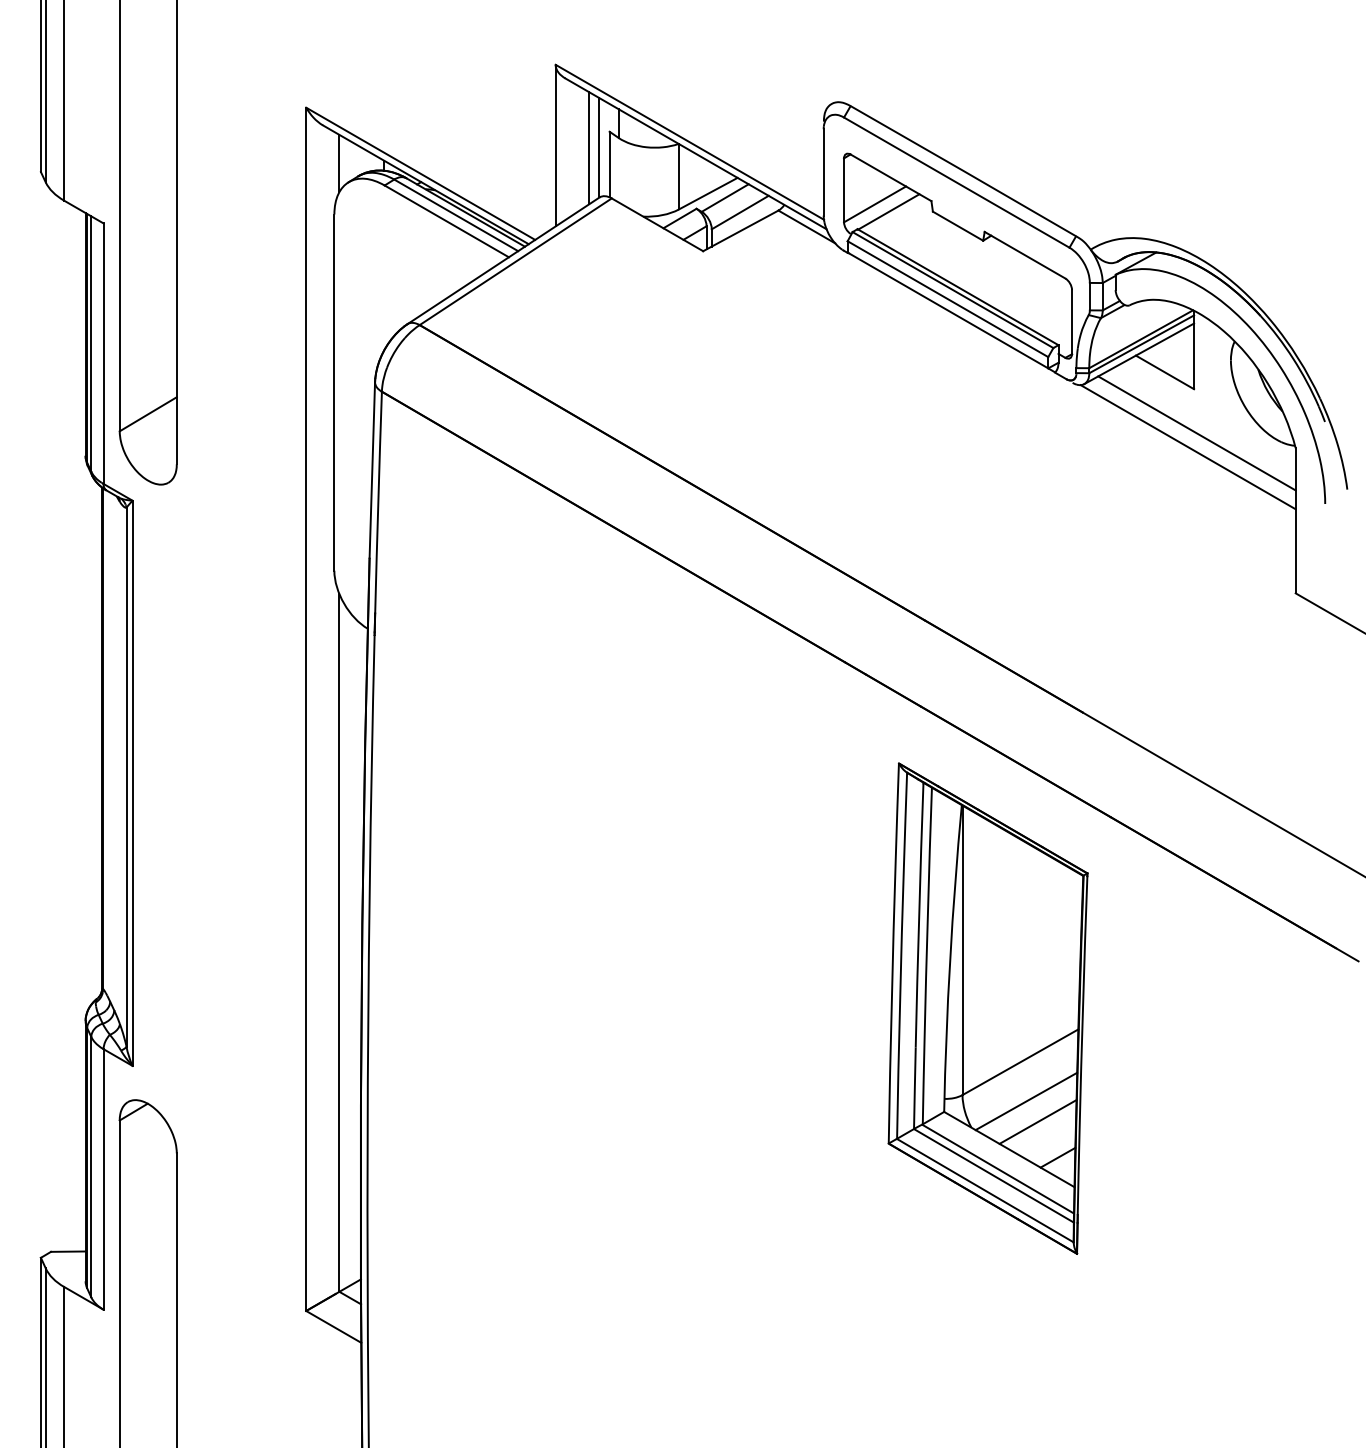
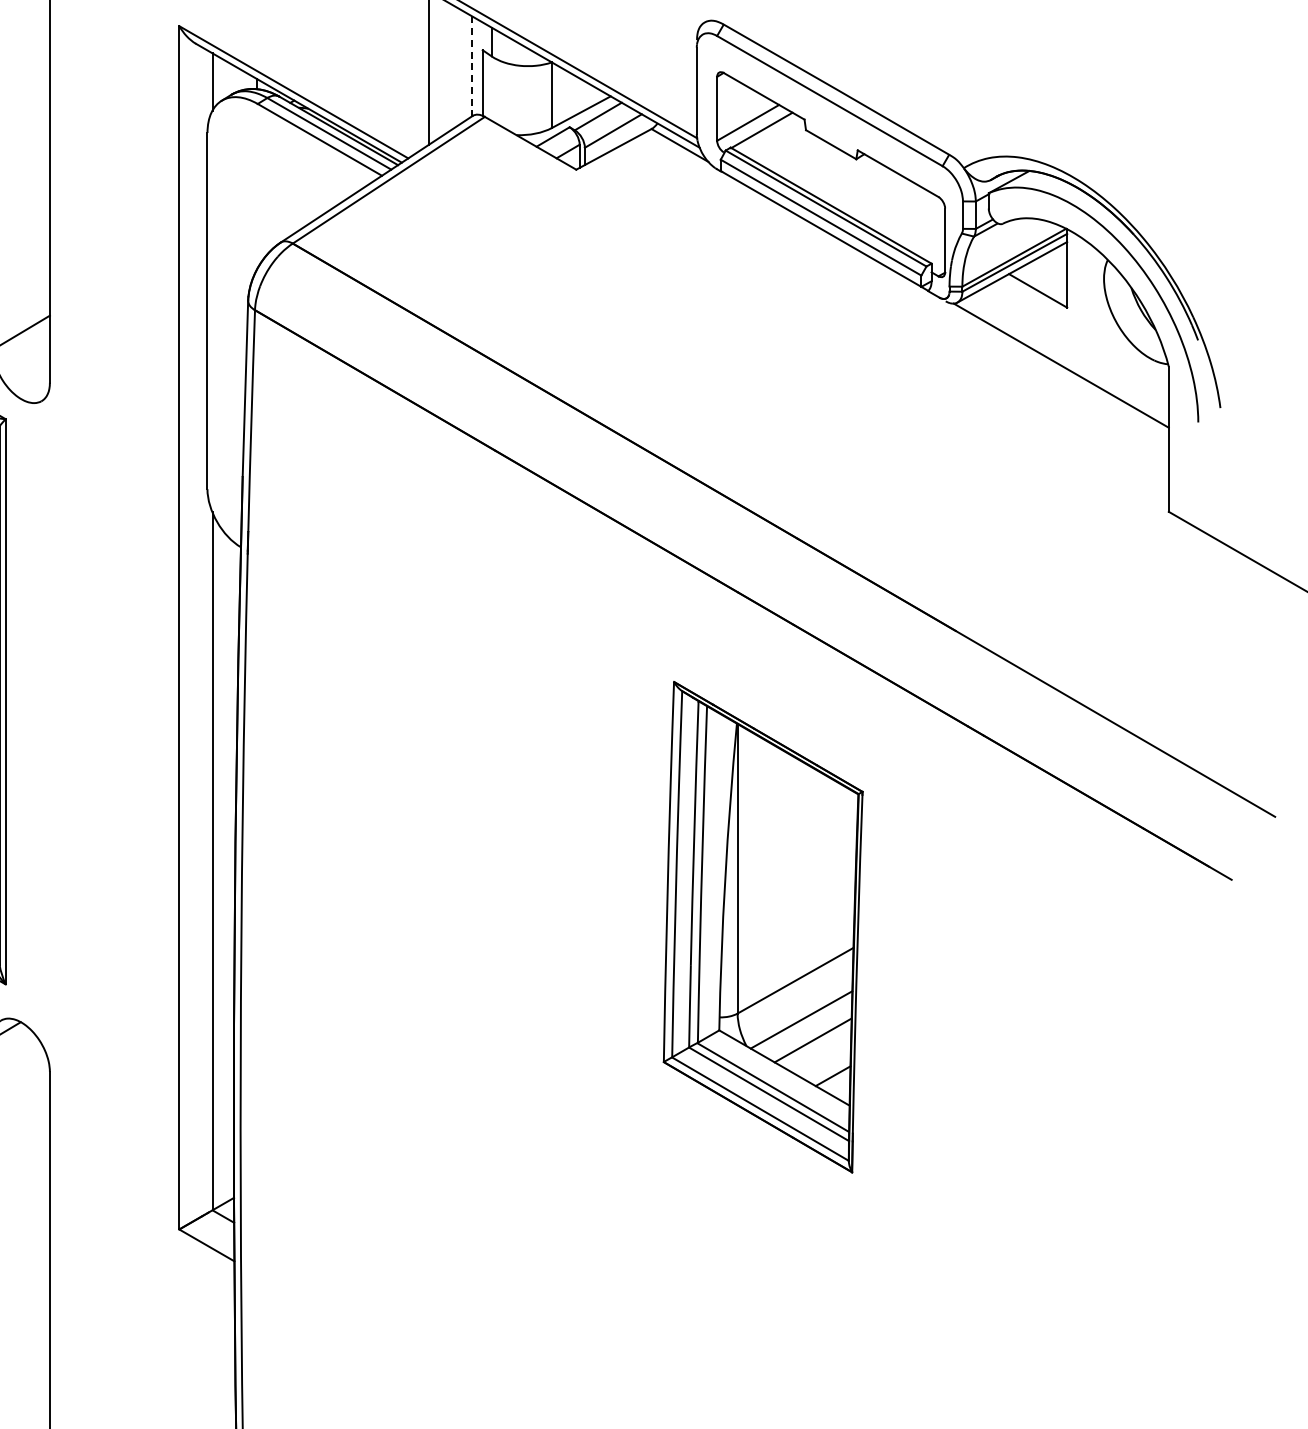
line: (599, 147) -> (472, 65), solid -> dashed
line: (589, 148) -> (462, 66), removed
line: (1196, 433) -> (1069, 351), removed
part: (987, 1008) -> (762, 926), moved

